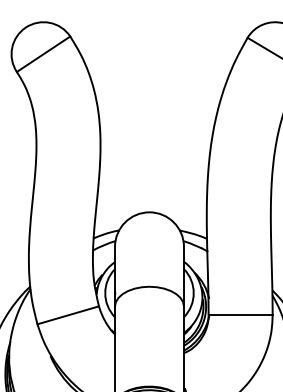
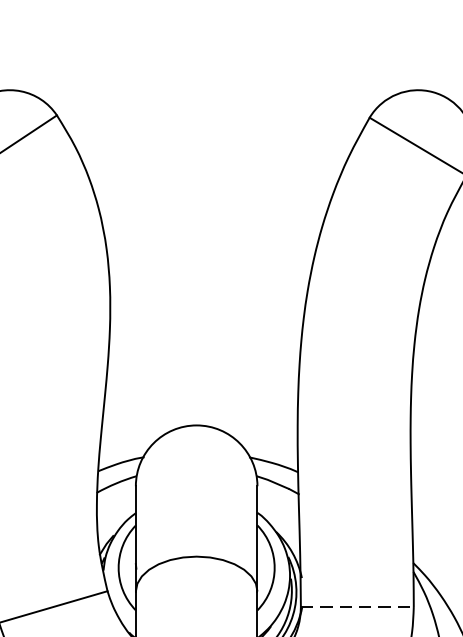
line: (241, 315) -> (358, 607), solid -> dashed

